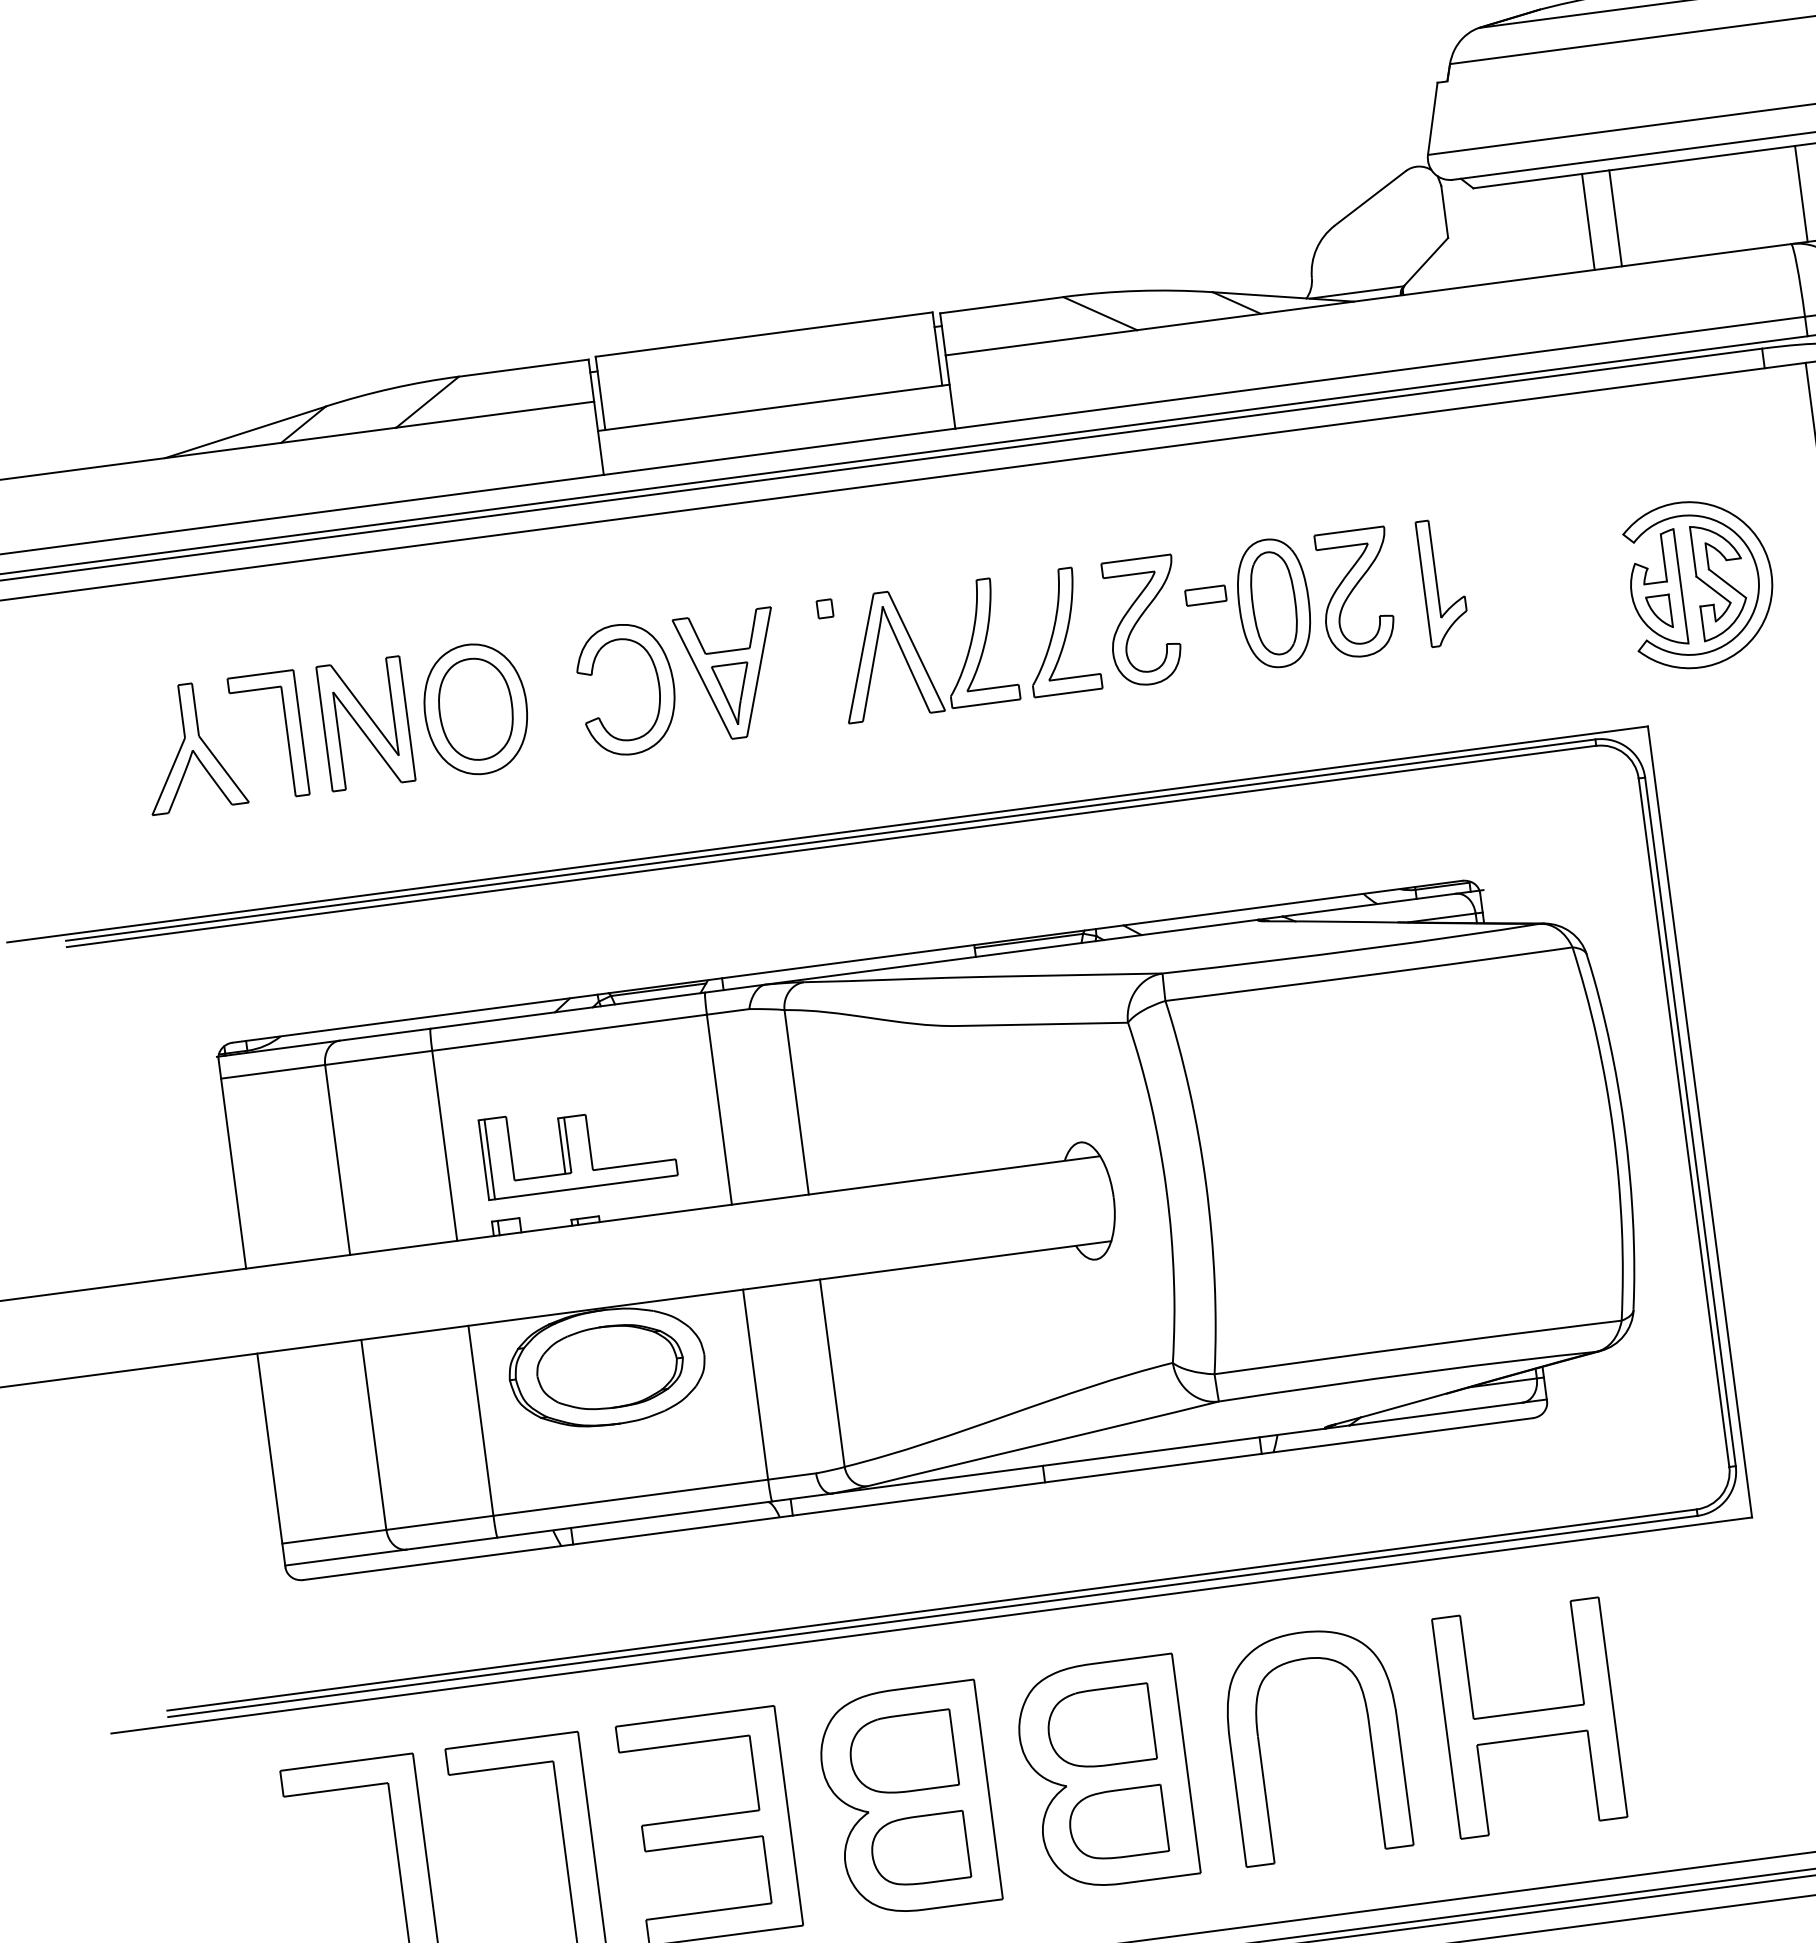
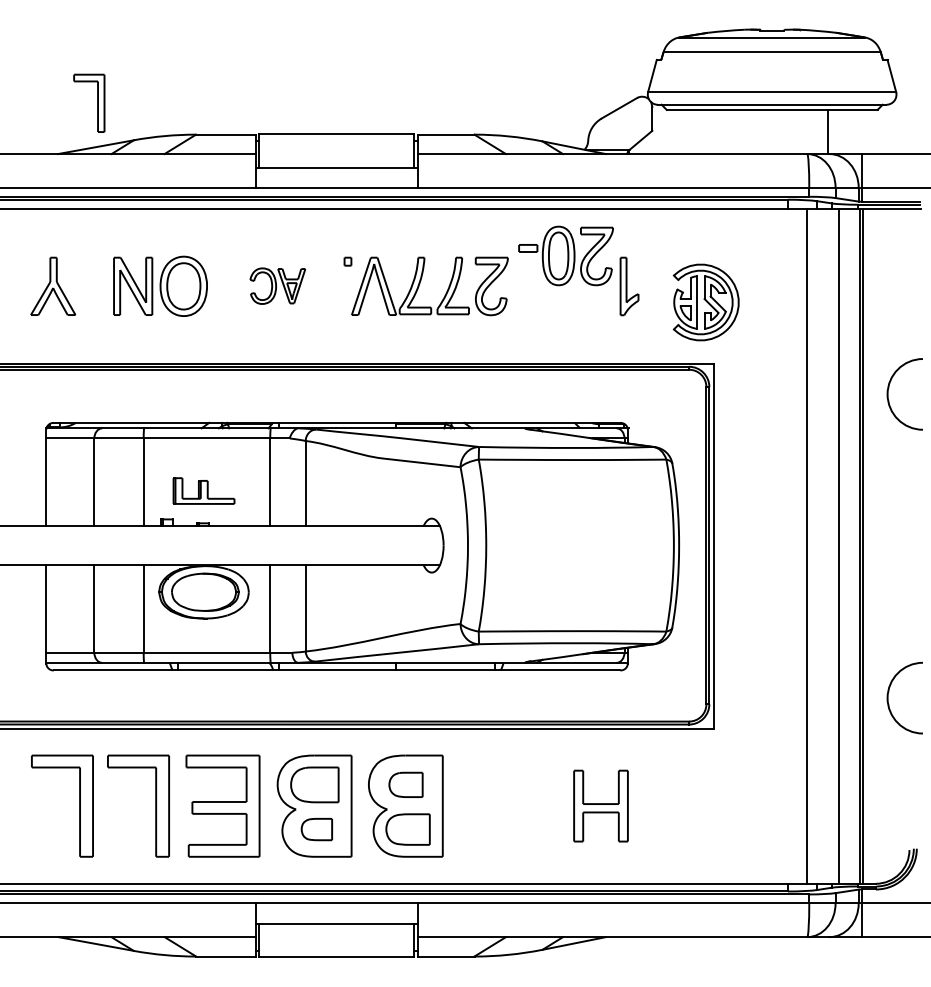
line: (1800, 193) -> (814, 131), removed
line: (1615, 217) -> (729, 131), removed
line: (1587, 221) -> (716, 131), removed
part: (1699, 583) -> (705, 302), moved
part: (1288, 600) -> (565, 255), moved
part: (678, 680) -> (277, 285), size x0.6
part: (286, 732) -> (97, 102), moved
part: (576, 1146) -> (203, 490), size x0.7
part: (1528, 1716) -> (600, 805), size x0.7
part: (1099, 1726) -> (405, 784), size x0.7
part: (1261, 1749) -> (477, 804), removed
part: (918, 1850) -> (316, 829), size x0.7

